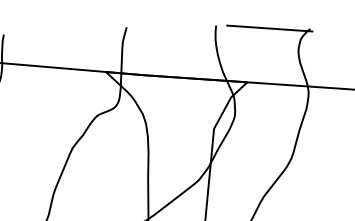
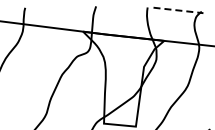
line: (269, 28) -> (178, 10), solid -> dashed

